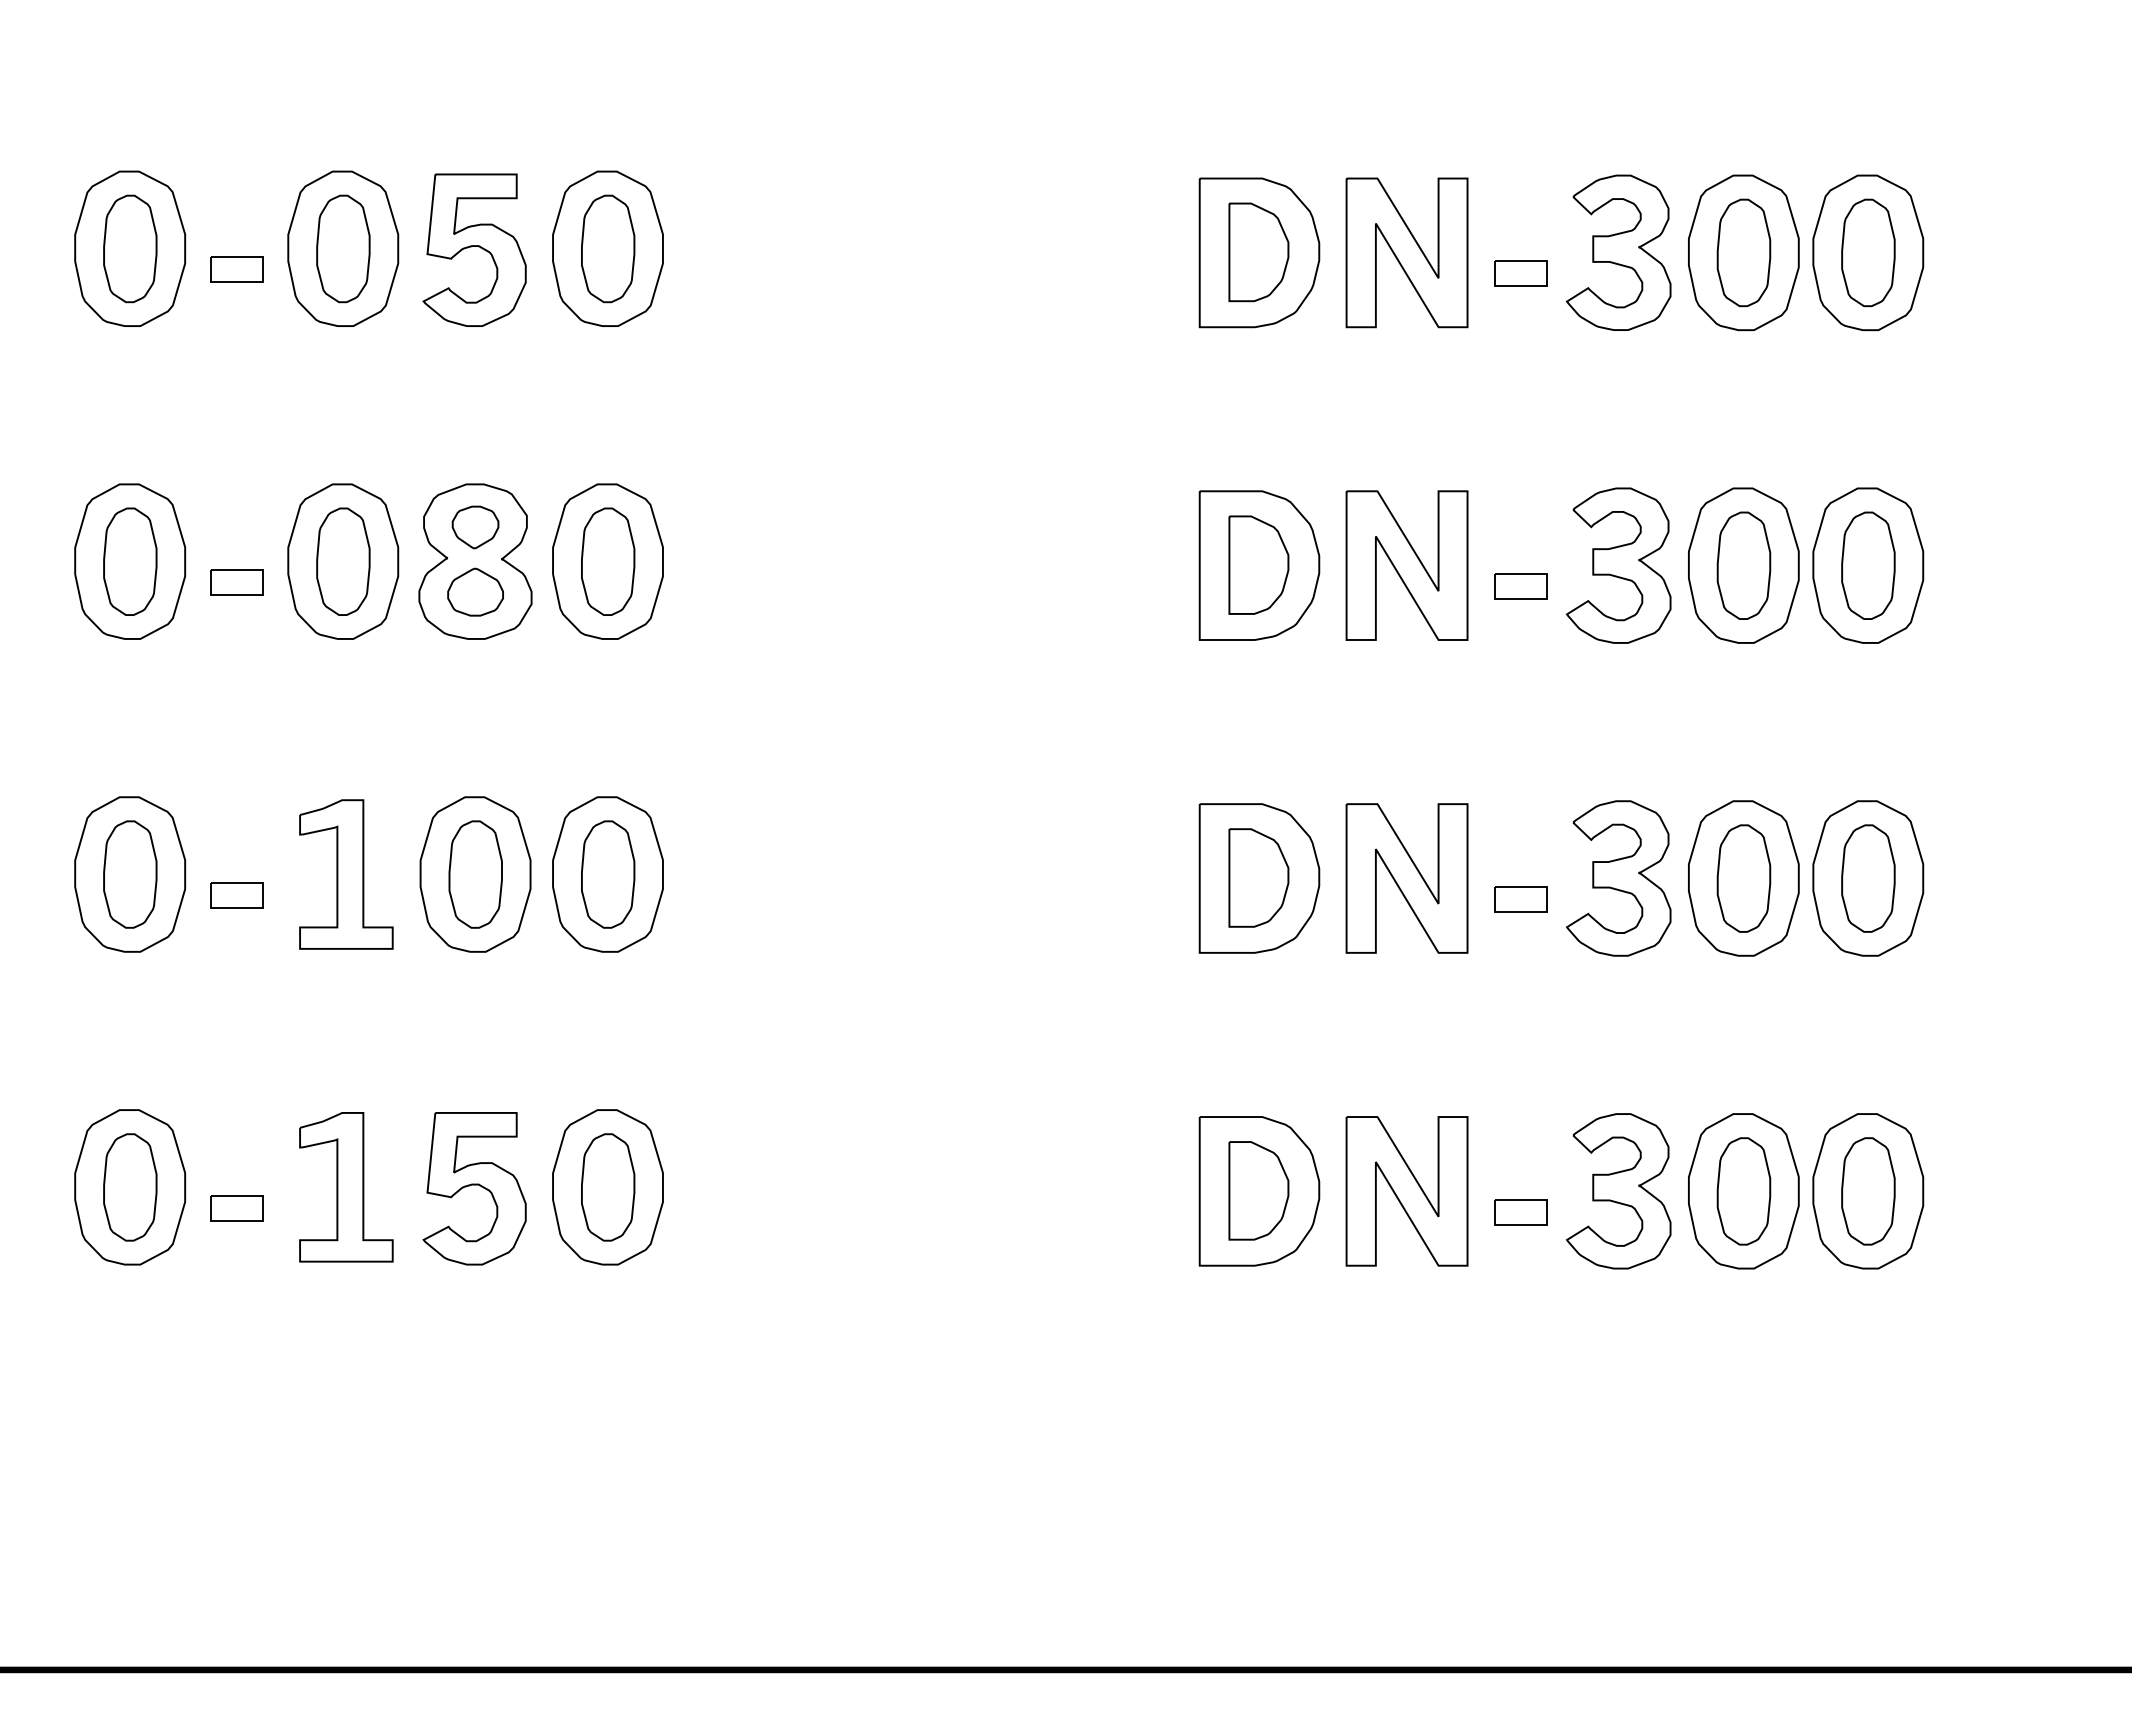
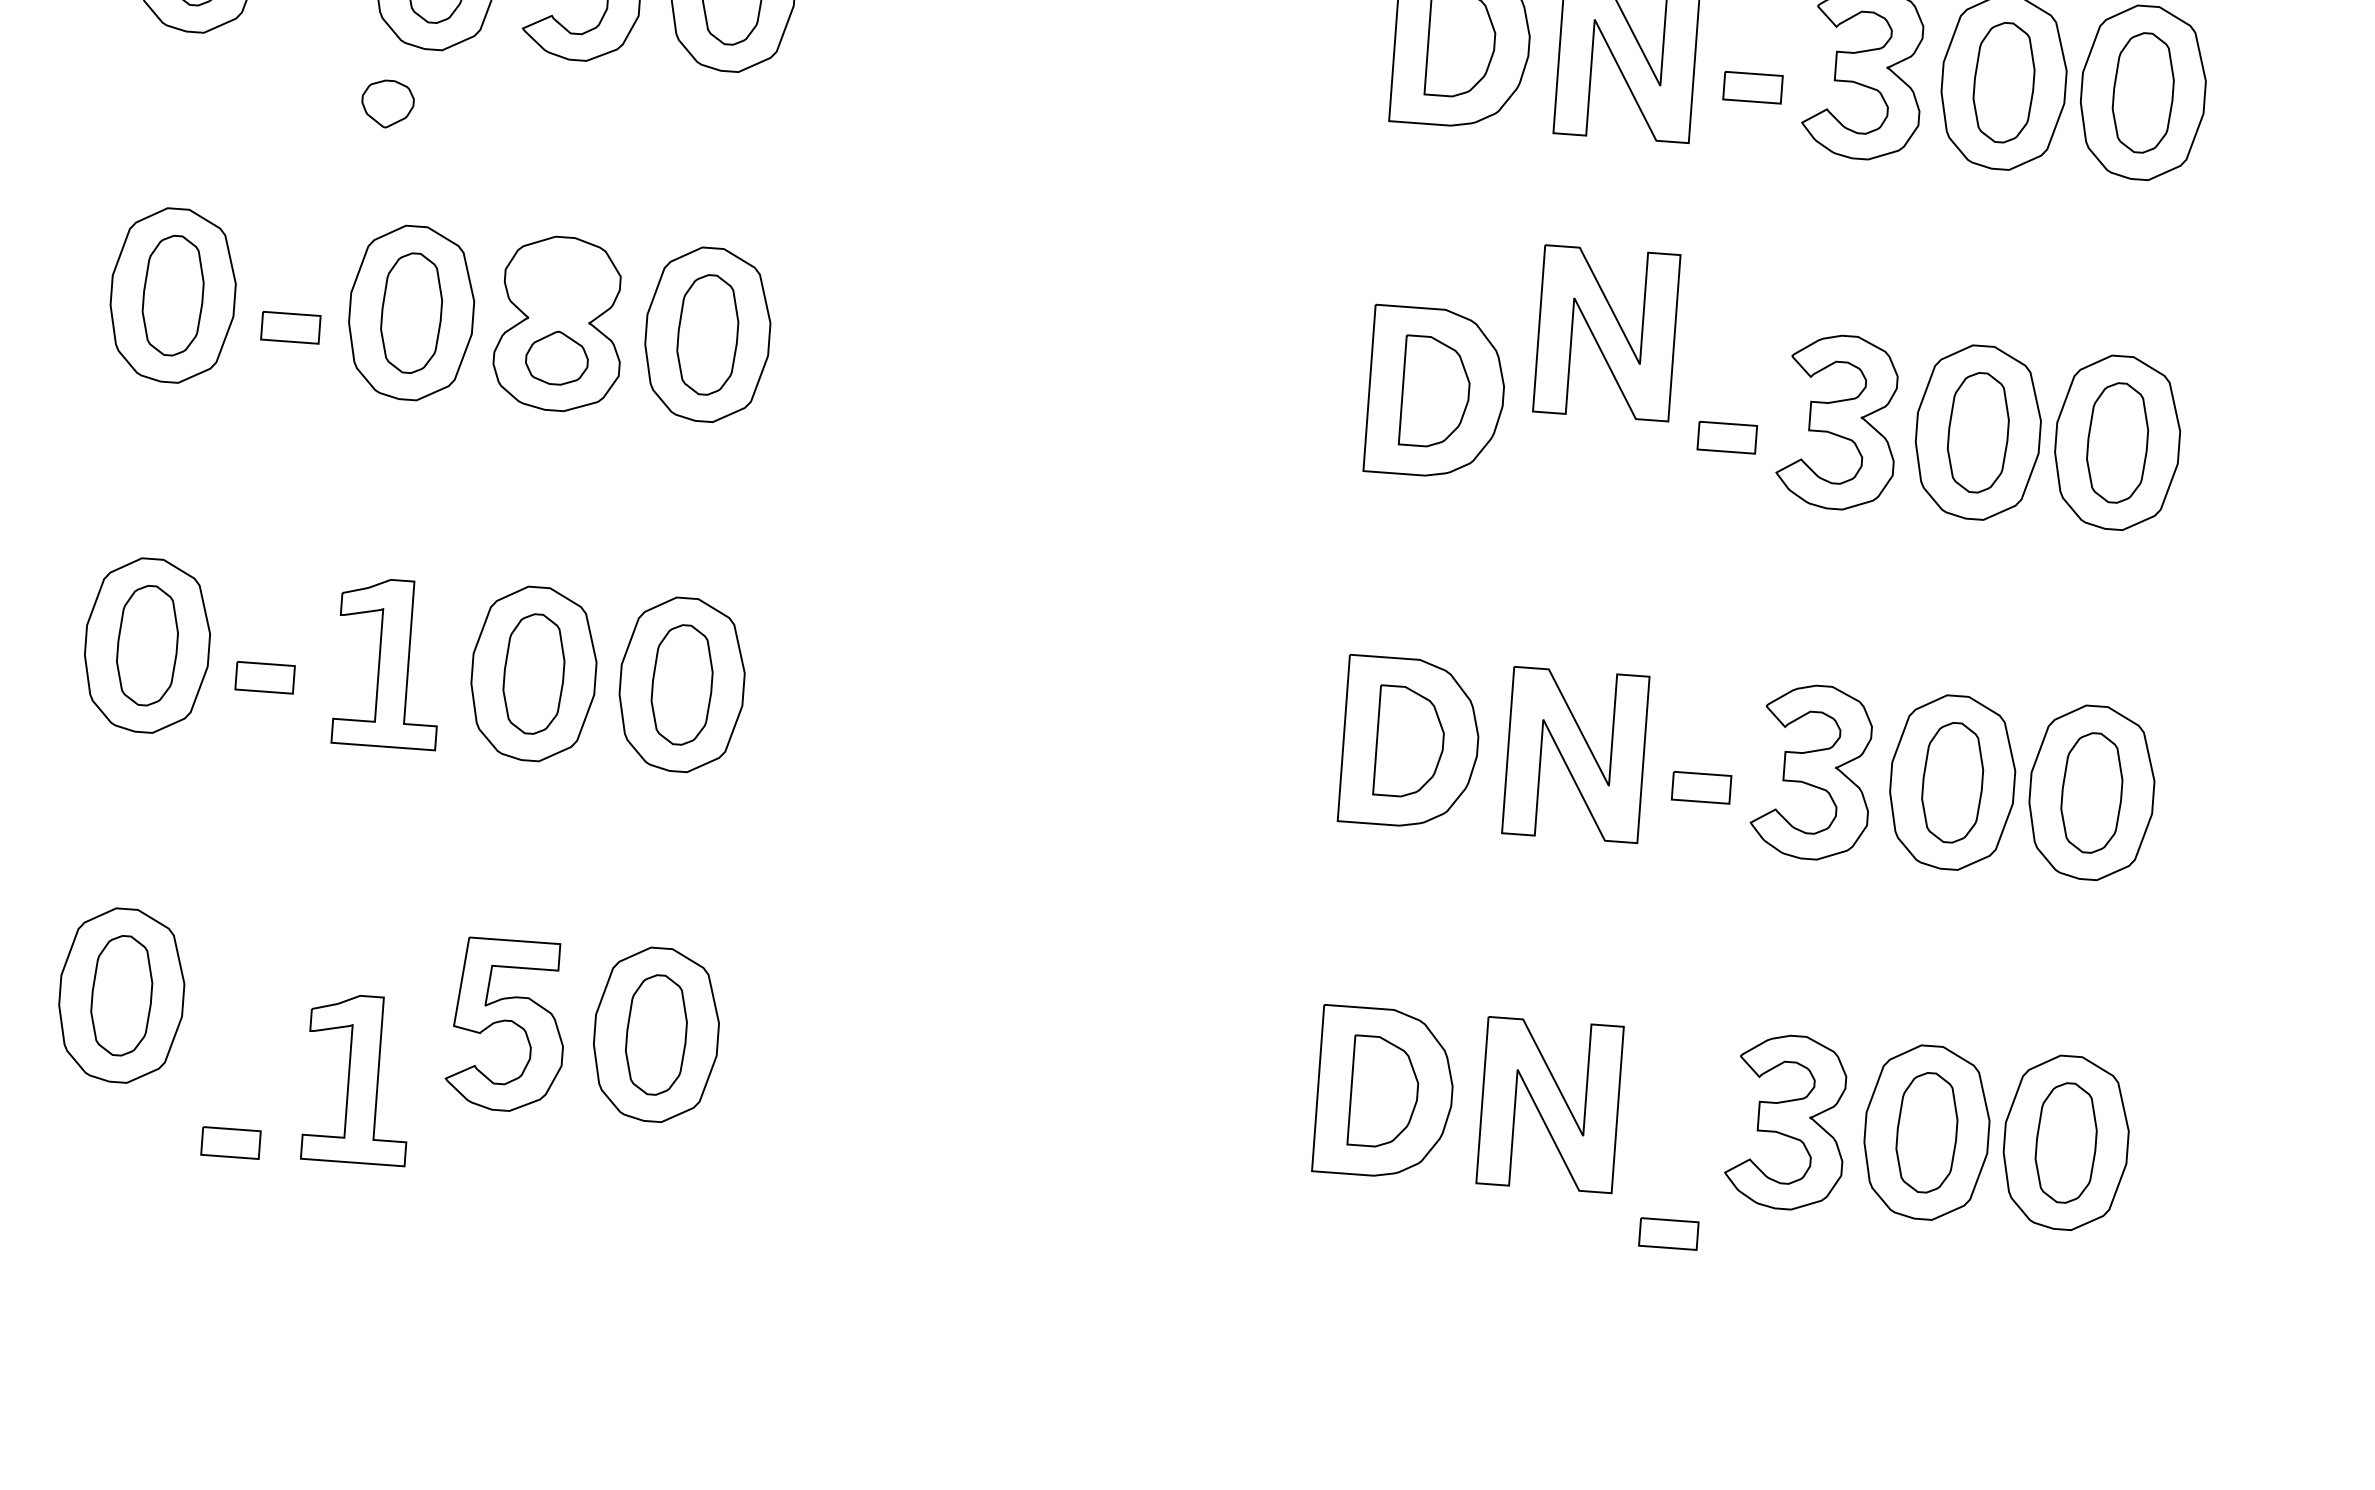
part: (475, 527) -> (387, 104), moved
part: (1406, 565) -> (1606, 333), moved
part: (346, 1187) -> (358, 1079), moved
part: (236, 1208) -> (230, 1143), moved
part: (1520, 1212) -> (1668, 1234), moved

